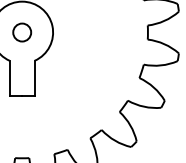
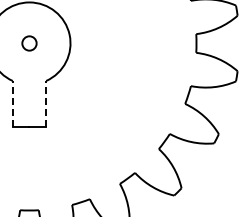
circle: (22, 32) -> (29, 43), size x0.6
line: (9, 77) -> (12, 103), solid -> dashed
line: (35, 77) -> (46, 103), solid -> dashed

